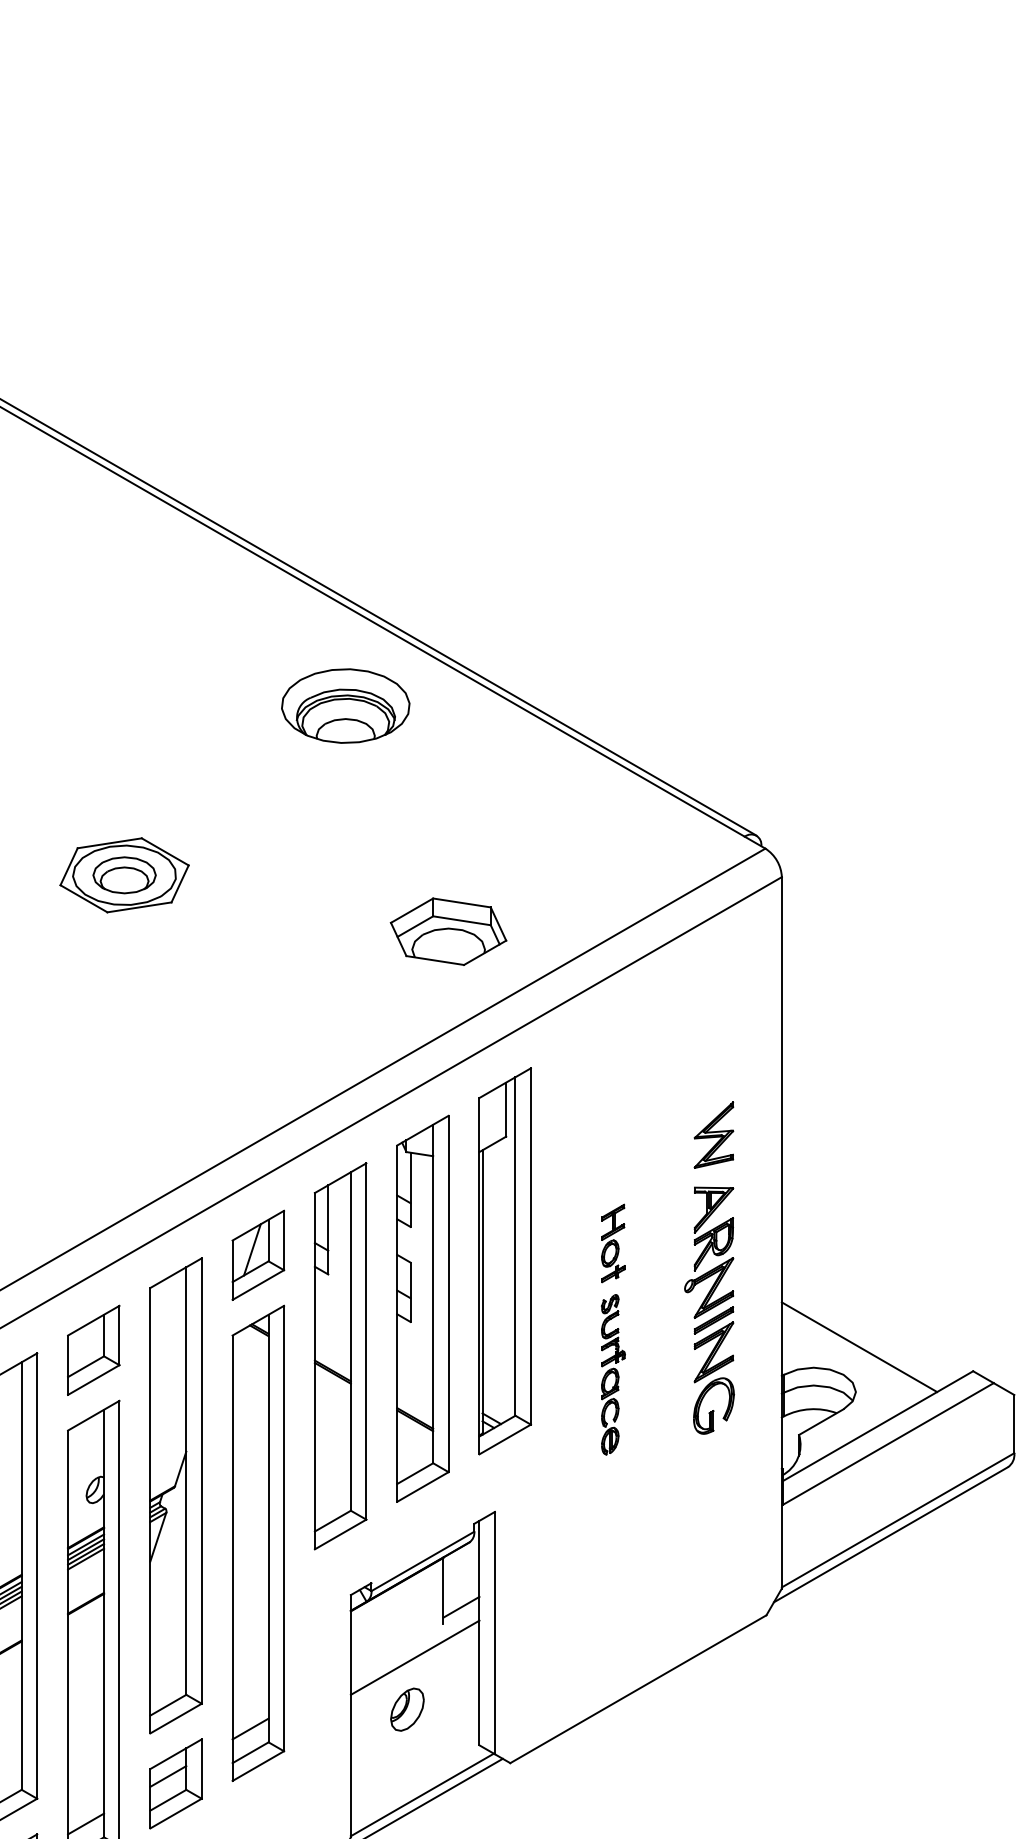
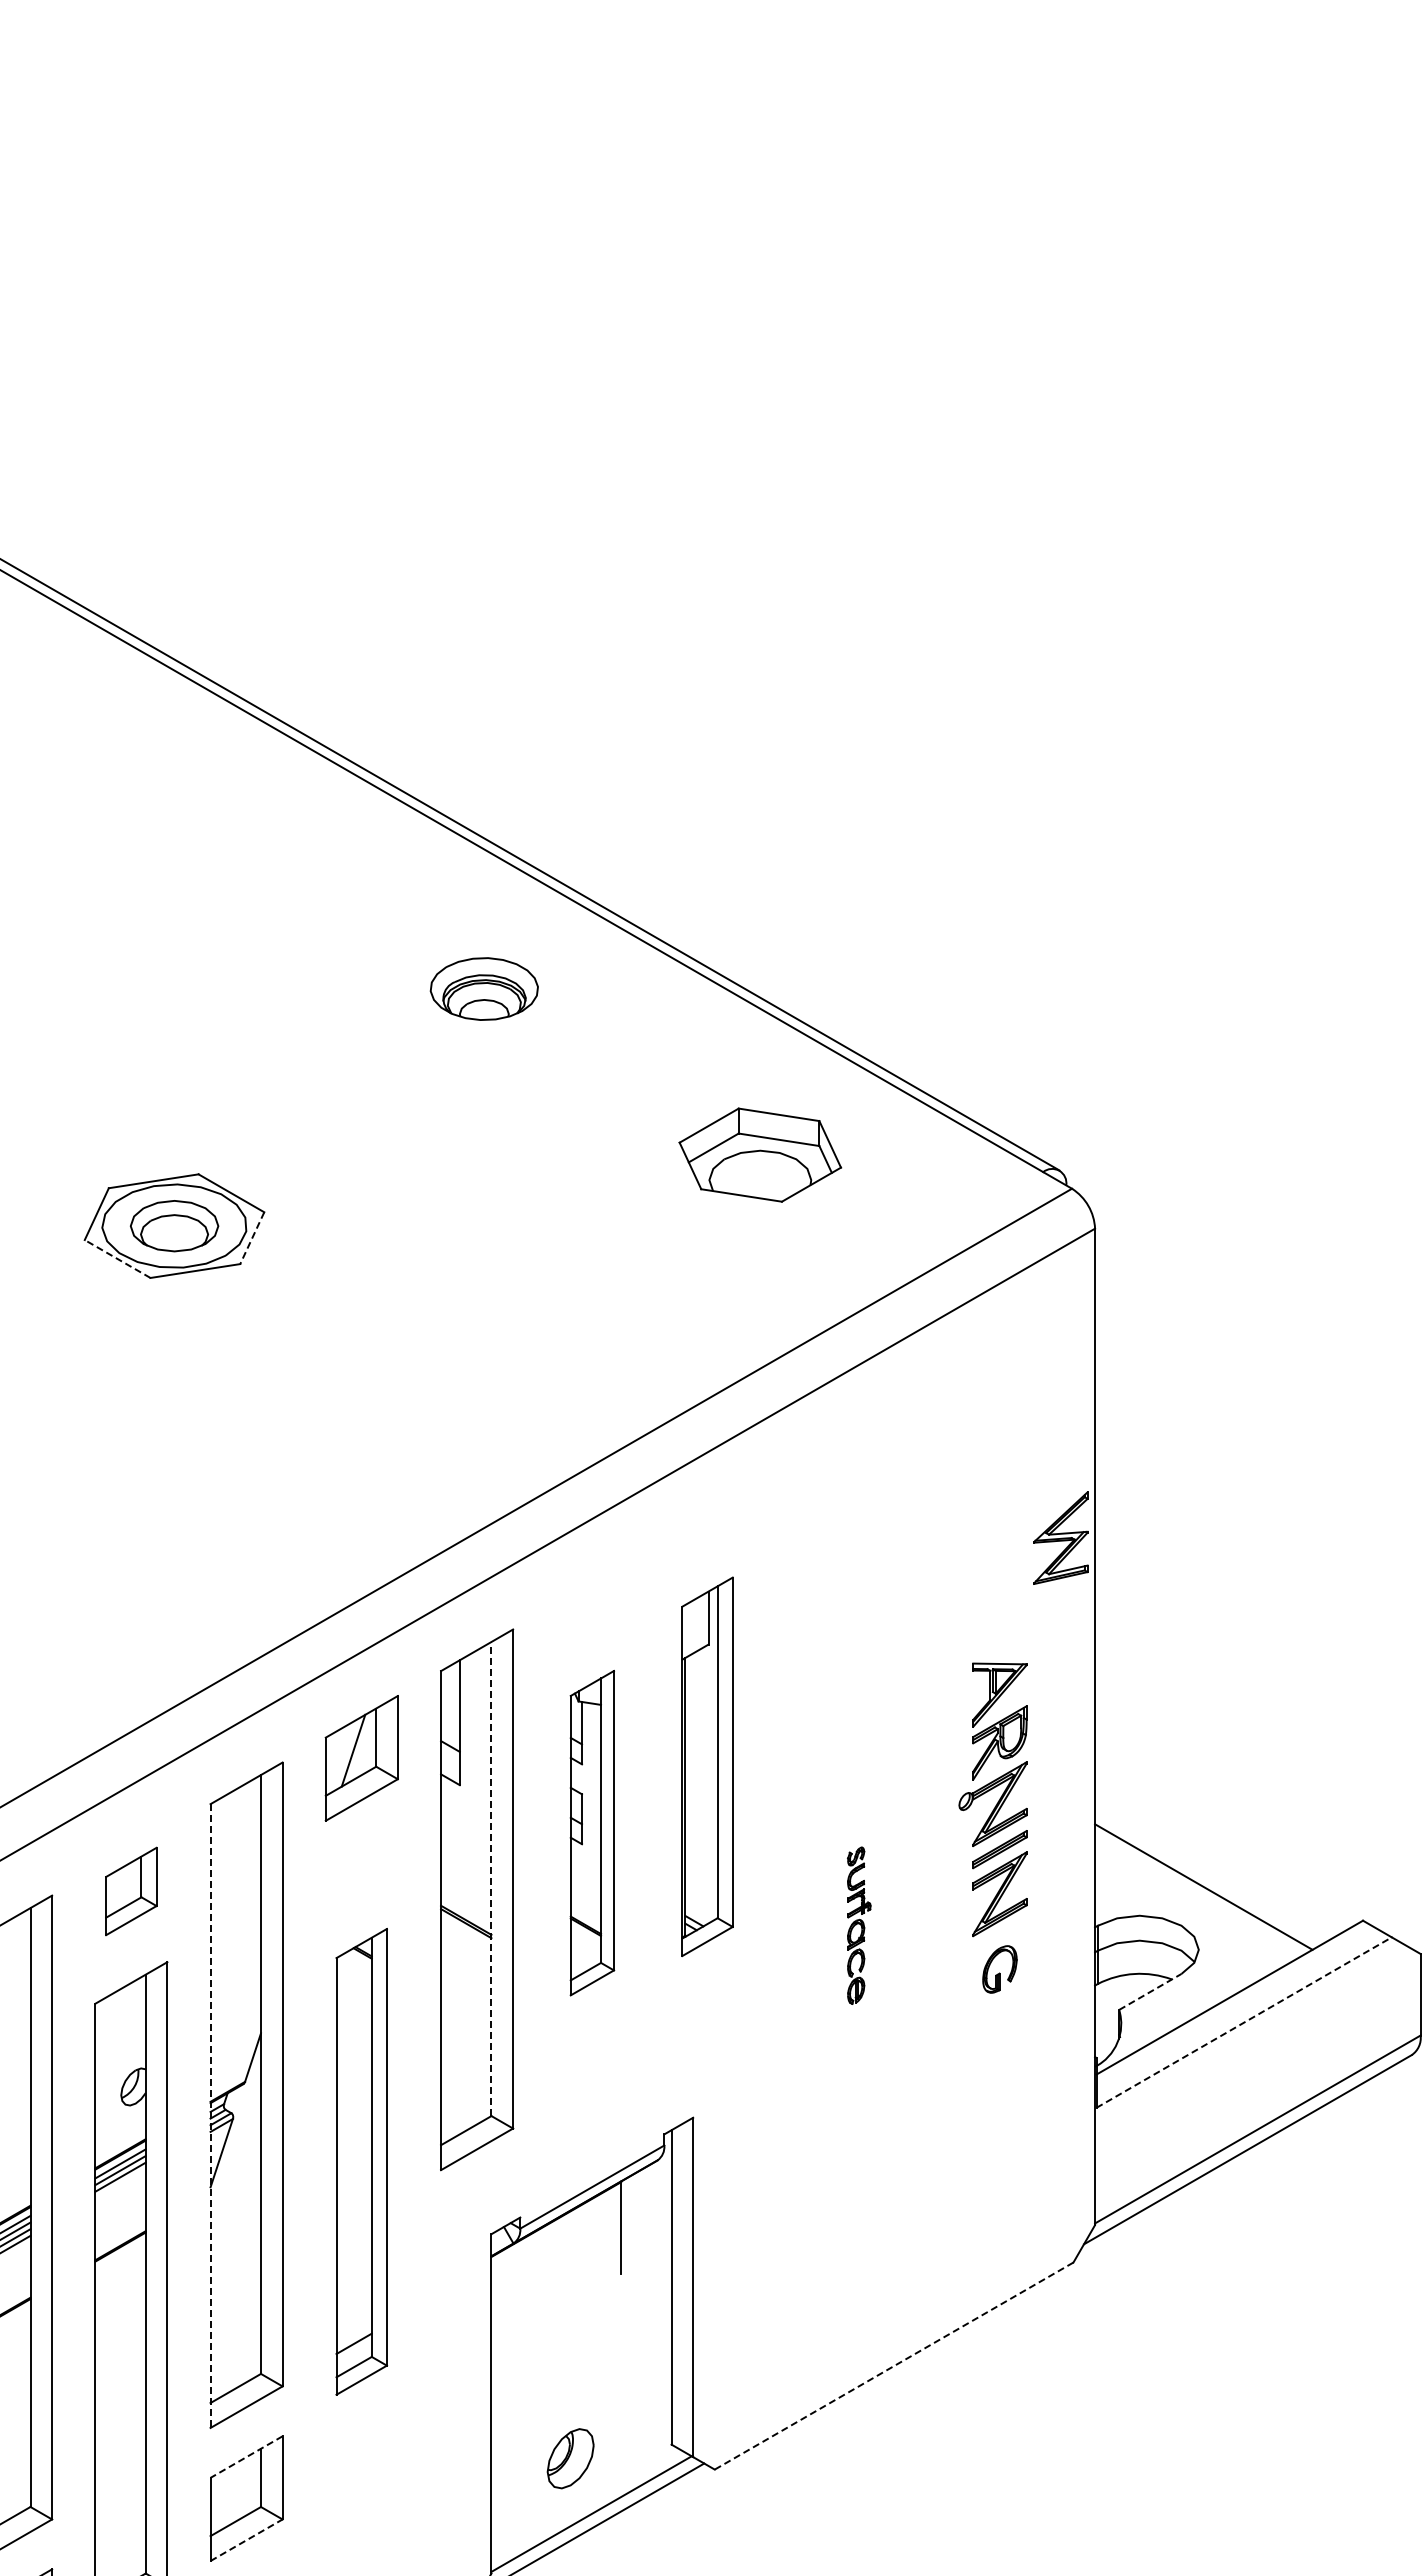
part: (345, 705) -> (484, 988), size x0.6
line: (180, 884) -> (252, 1238), solid -> dashed
line: (83, 899) -> (117, 1259), solid -> dashed
part: (448, 931) -> (760, 1154), moved
part: (713, 1134) -> (1060, 1537), moved
part: (612, 1243) -> (858, 1741), removed
part: (505, 1261) -> (707, 1766), size x0.7
part: (423, 1308) -> (592, 1832), size x0.6
line: (350, 1341) -> (491, 1878), solid -> dashed
part: (93, 1350) -> (131, 1891), size x0.7
part: (613, 1374) -> (859, 1925), size x0.7
part: (713, 1406) -> (999, 1969), size x0.6
line: (821, 1421) -> (1150, 1991), solid -> dashed
line: (888, 1443) -> (1244, 2022), solid -> dashed
line: (150, 1511) -> (210, 2116), solid -> dashed
part: (258, 1543) -> (361, 2161), size x0.7
line: (86, 1558) -> (120, 2183), removed
line: (461, 1606) -> (646, 2250), removed
line: (415, 1657) -> (581, 2321), removed
line: (637, 1689) -> (893, 2366), solid -> dashed
part: (407, 1709) -> (570, 2458), moved
line: (175, 1754) -> (246, 2457), solid -> dashed
line: (168, 1775) -> (235, 2487), removed
line: (175, 1813) -> (246, 2540), solid -> dashed
line: (86, 1823) -> (120, 2554), removed

